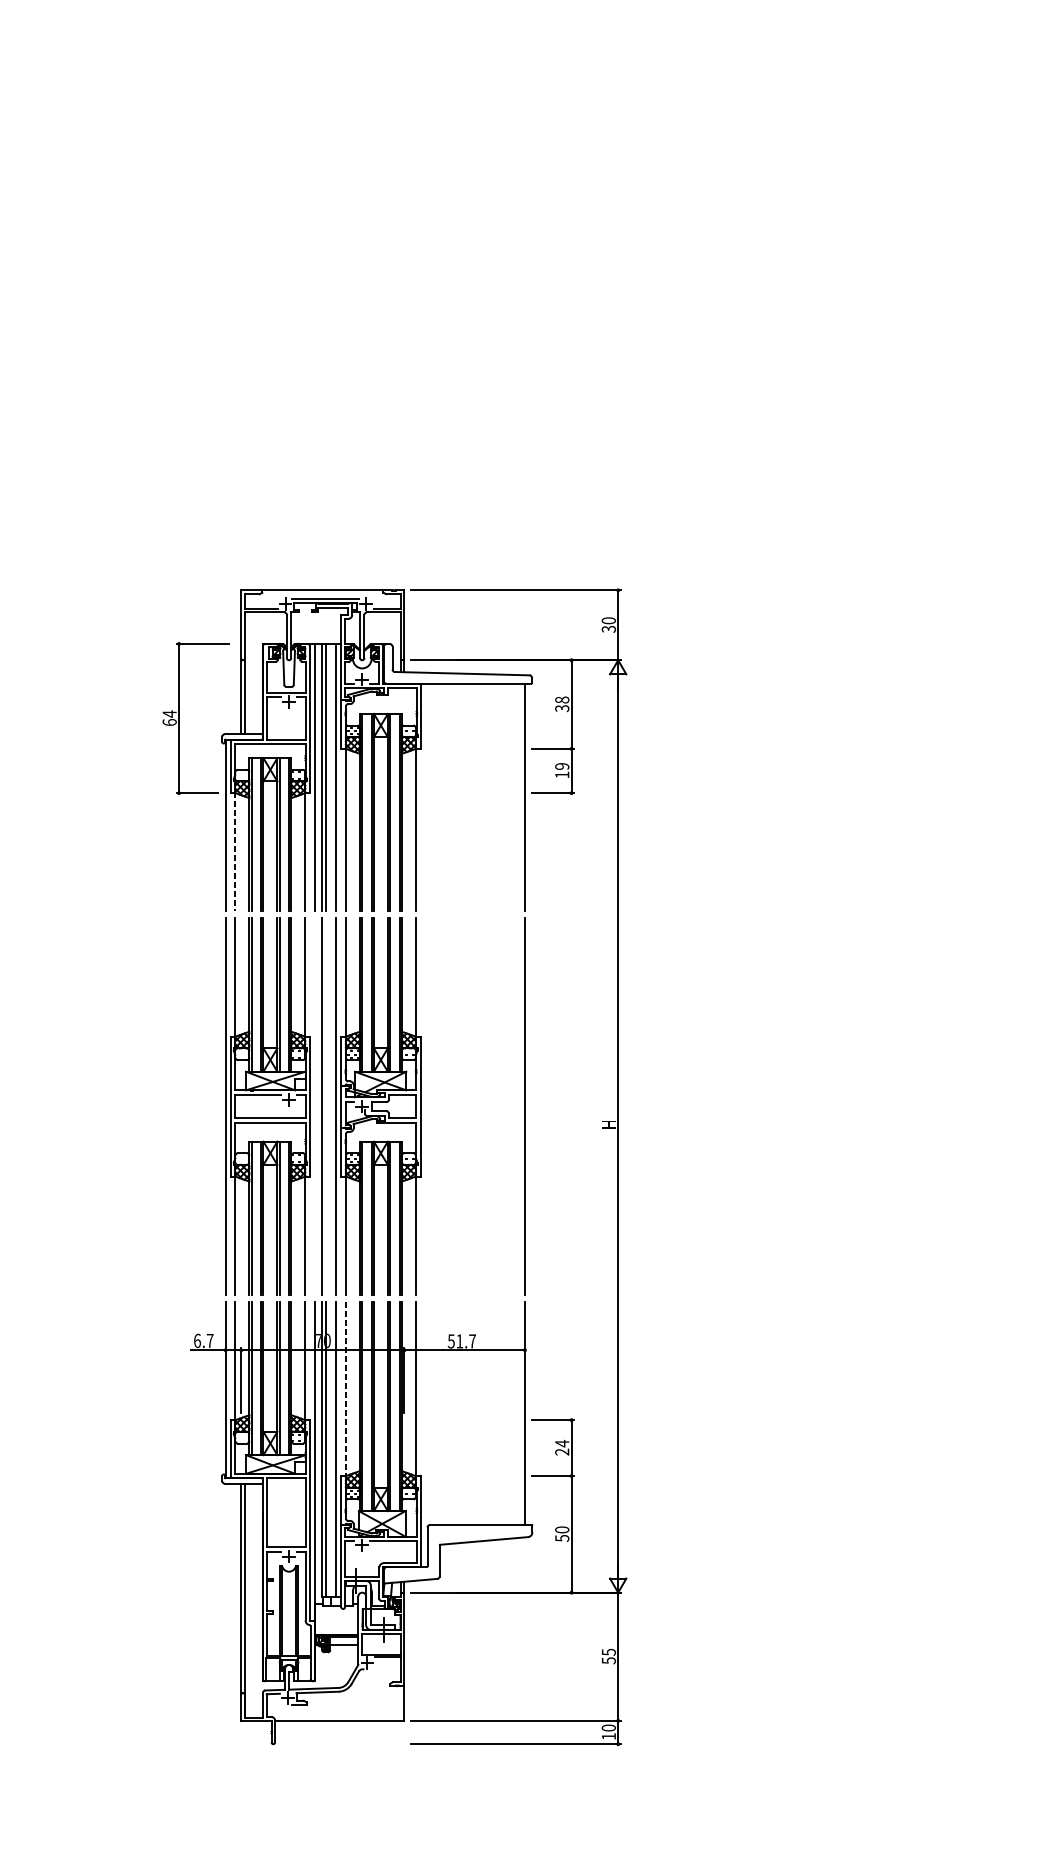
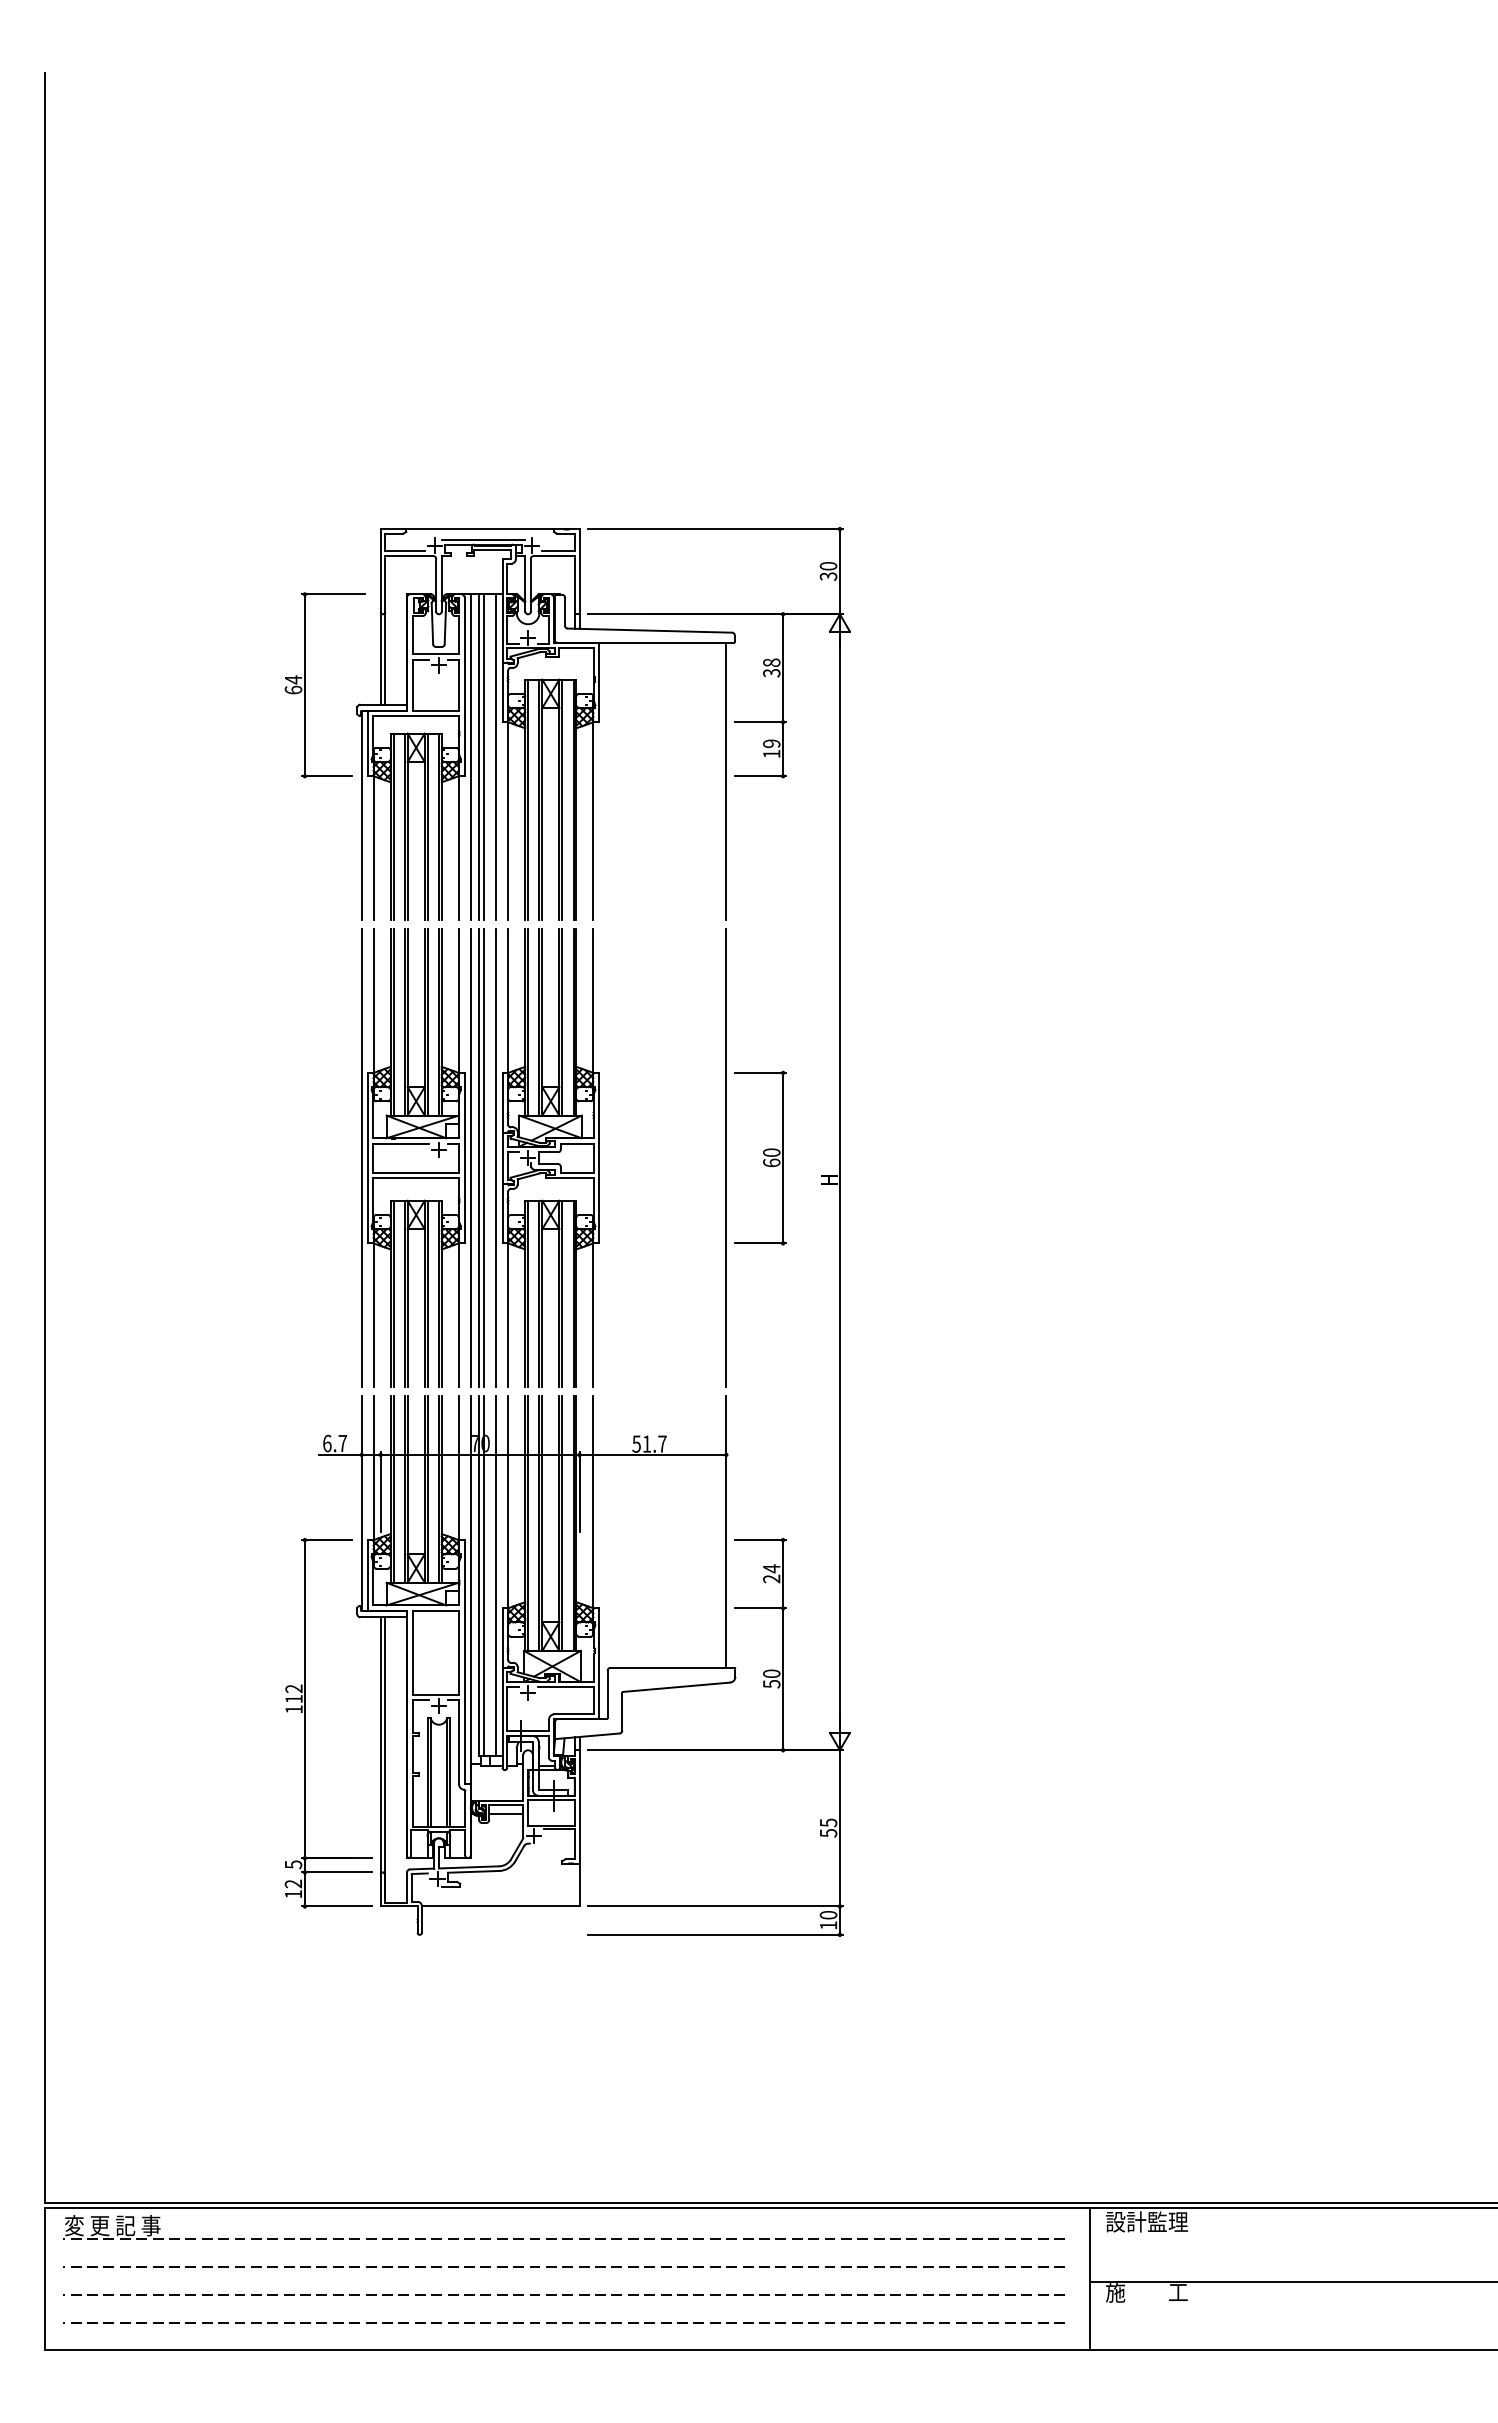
line: (235, 851) -> (373, 847), dashed -> solid
line: (314, 1106) -> (470, 1157), added
line: (325, 1106) -> (483, 1157), added
part: (553, 1106) -> (760, 1157), added
line: (346, 1389) -> (508, 1502), dashed -> solid
part: (179, 1570) -> (305, 1723), added

